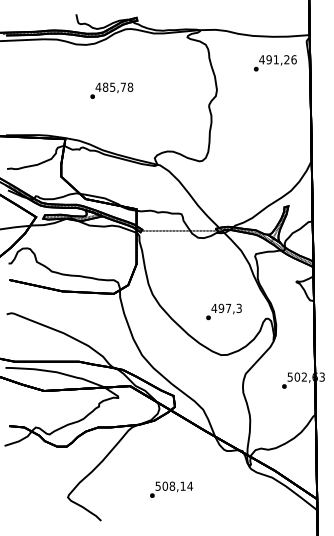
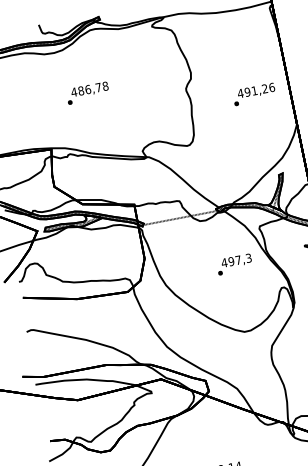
text: (275, 63) -> (254, 94), moved
text: (112, 86) -> (87, 88), 485,78 -> 486,78
text: (223, 311) -> (234, 264), moved

